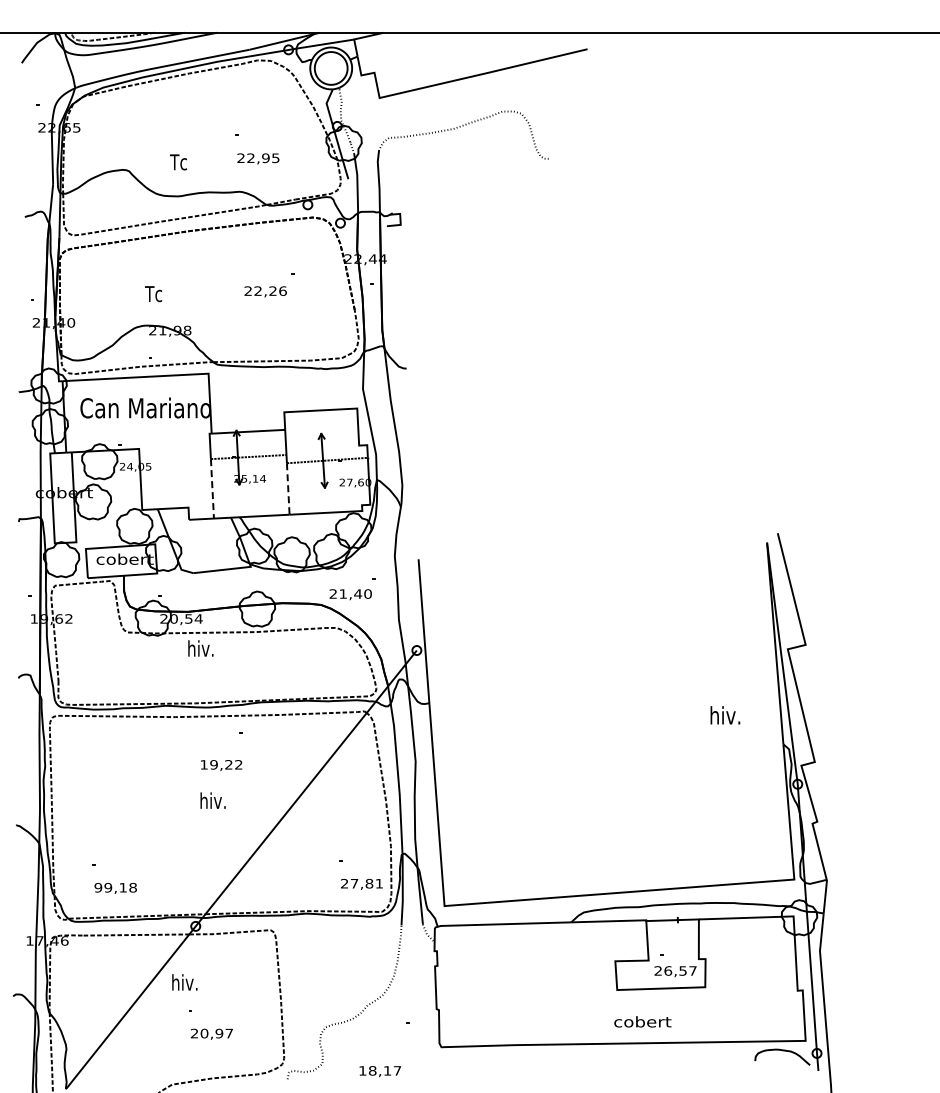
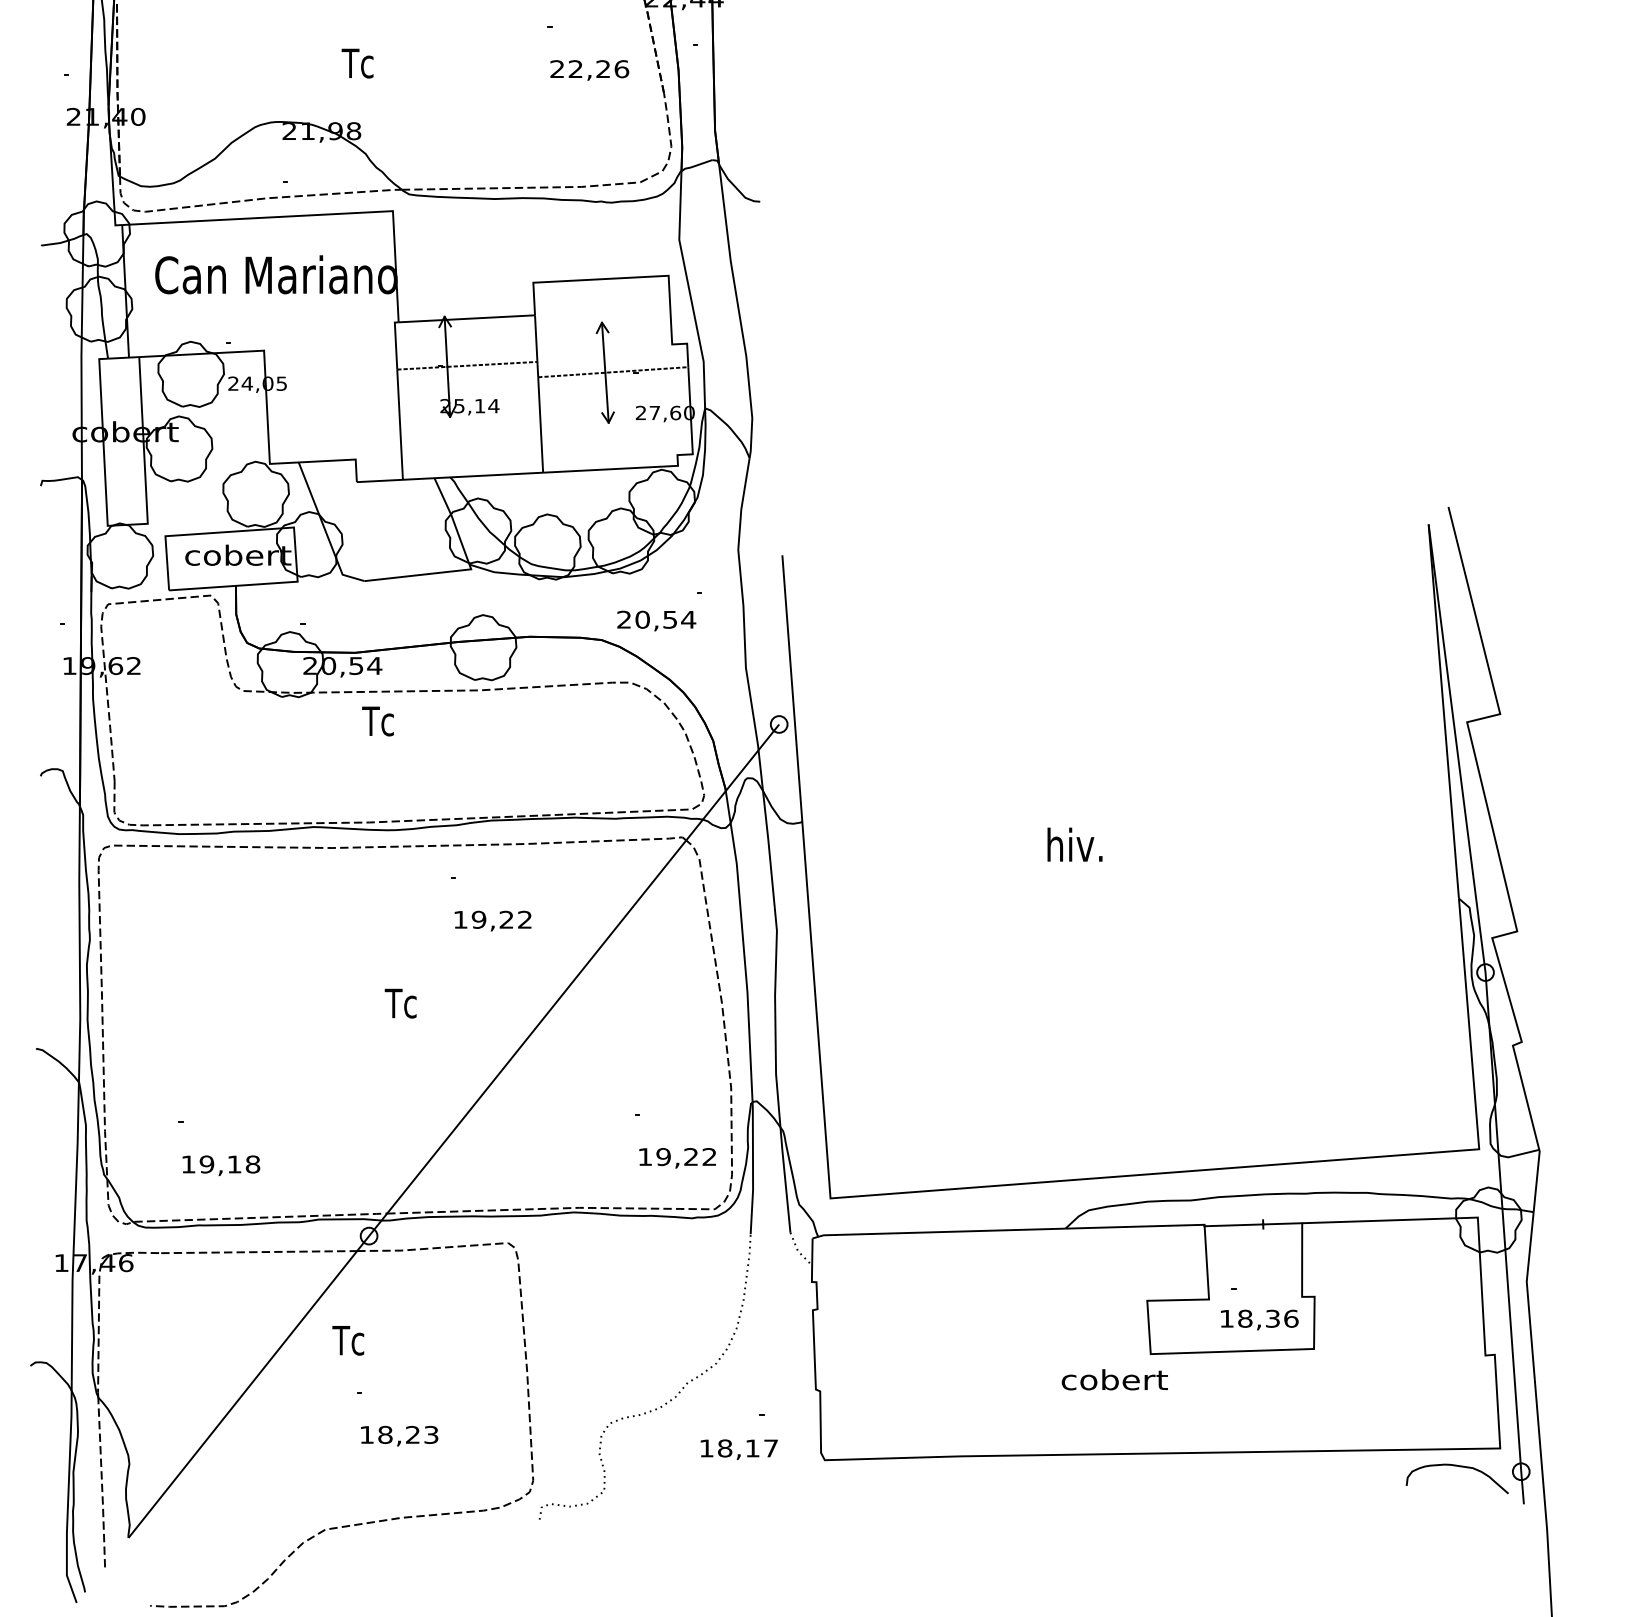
text: (265, 291) -> (589, 69), moved
text: (153, 294) -> (357, 64), moved
line: (212, 488) -> (400, 424), dashed -> solid
line: (288, 489) -> (541, 425), dashed -> solid
text: (355, 593) -> (665, 618), 21,40 -> 20,54
text: (200, 648) -> (377, 720), hiv. -> Tc
text: (725, 715) -> (1075, 845), moved
text: (221, 765) -> (492, 921), moved
text: (212, 800) -> (400, 1002), hiv. -> Tc
text: (361, 883) -> (676, 1156), 27,81 -> 19,22
text: (98, 887) -> (188, 1163), 99,18 -> 19,18
text: (675, 970) -> (1258, 1317), 26,57 -> 18,36
text: (184, 982) -> (348, 1340), hiv. -> Tc
text: (642, 1021) -> (1114, 1379), moved
text: (211, 1033) -> (398, 1434), 20,97 -> 18,23
text: (380, 1071) -> (739, 1449), moved

